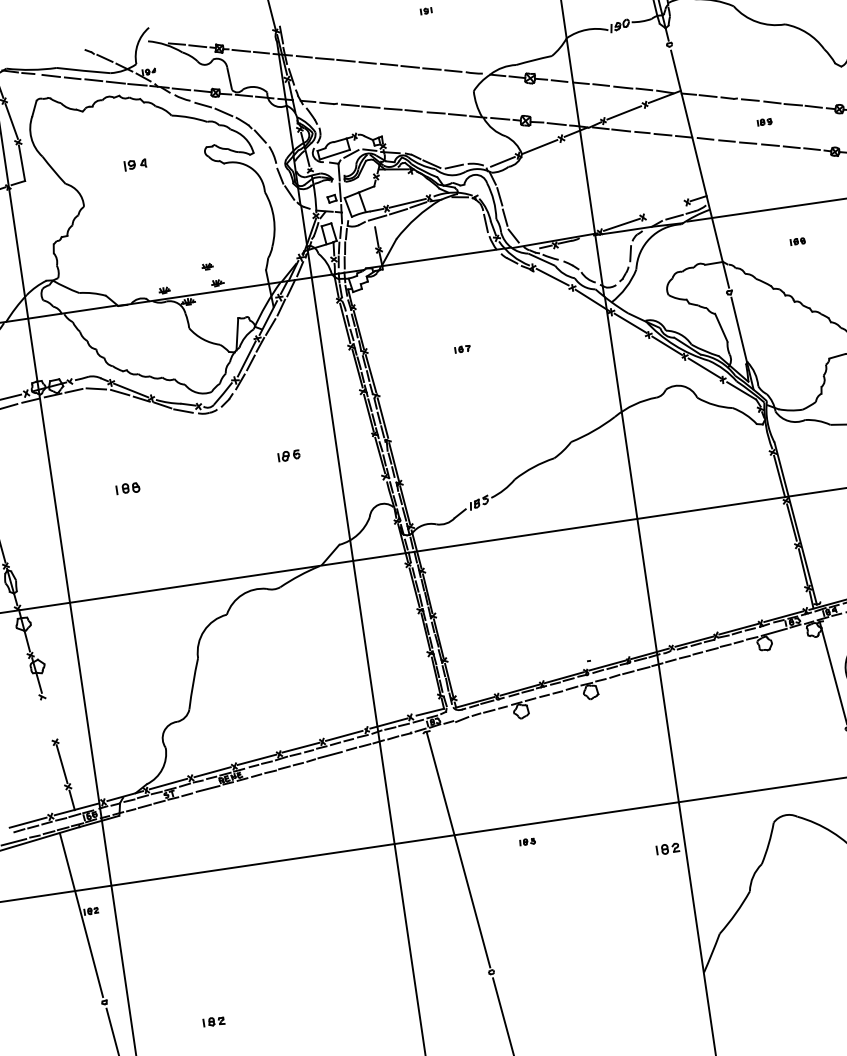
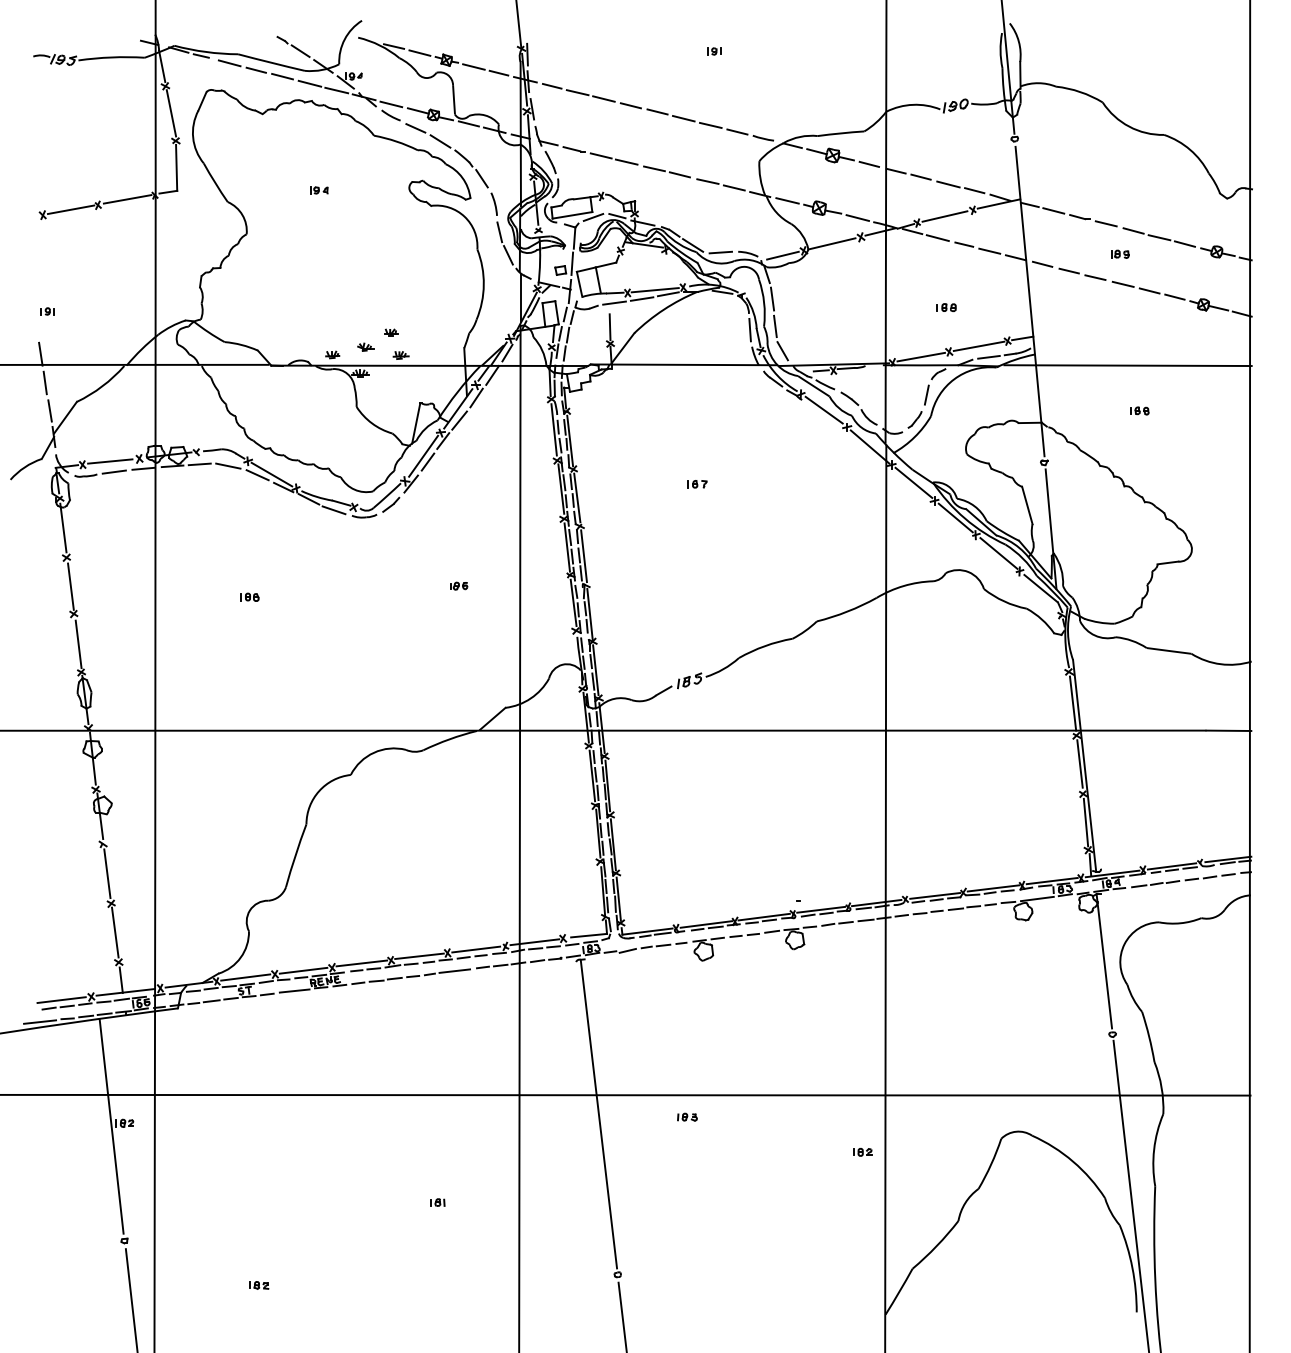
part: (135, 164) -> (319, 190), size x0.62
part: (635, 183) -> (946, 307), added
line: (665, 209) -> (978, 345), added
part: (189, 280) -> (365, 346), added
part: (289, 455) -> (459, 585), size x0.62
part: (127, 487) -> (249, 596), size x0.62
line: (49, 719) -> (107, 873), added
part: (667, 849) -> (862, 1152), size x0.62
part: (343, 936) -> (437, 1202), added
part: (214, 1021) -> (259, 1285), size x0.71

